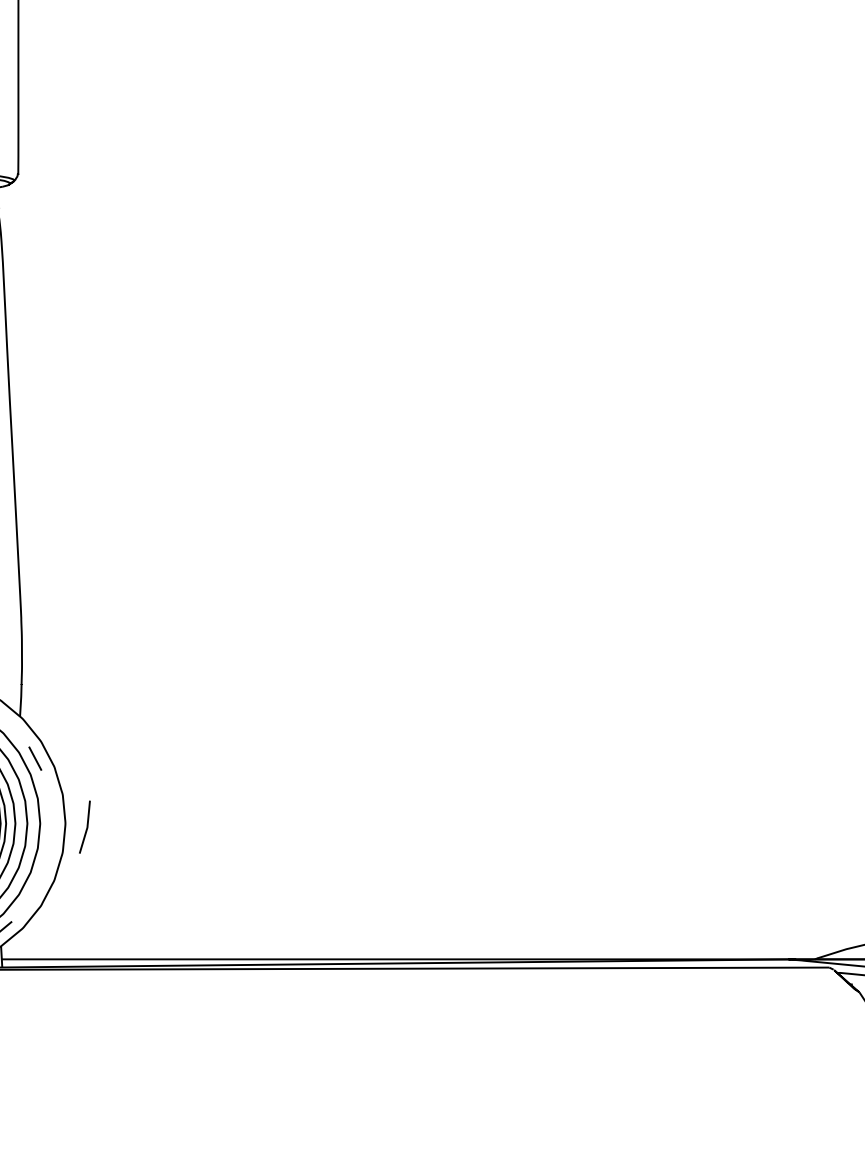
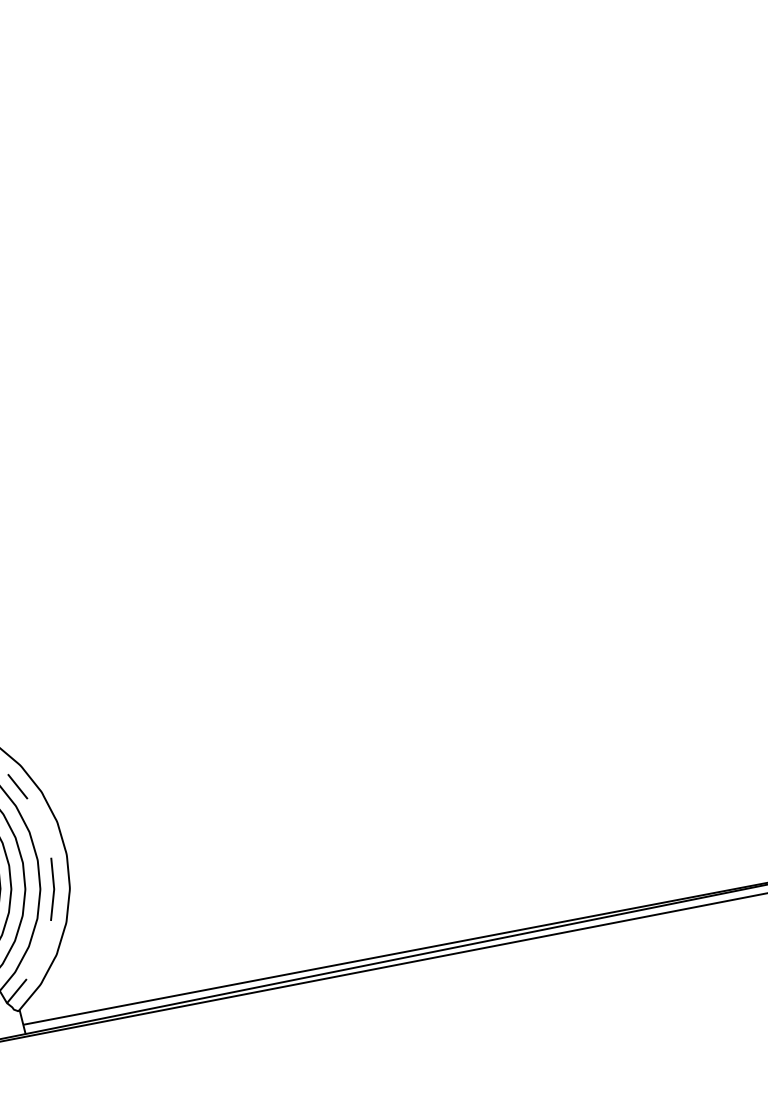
curve: (86, 826) -> (52, 888), moved

